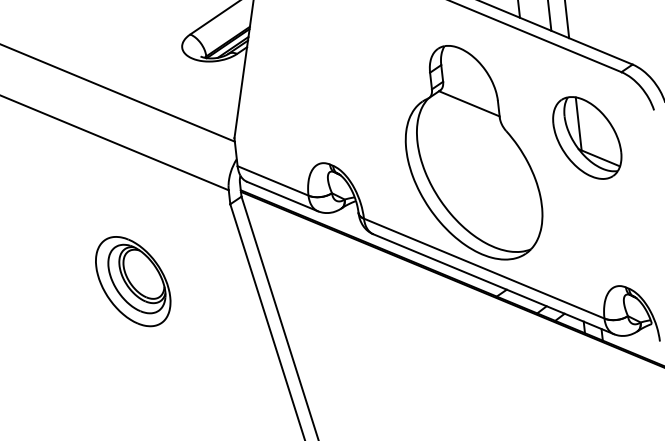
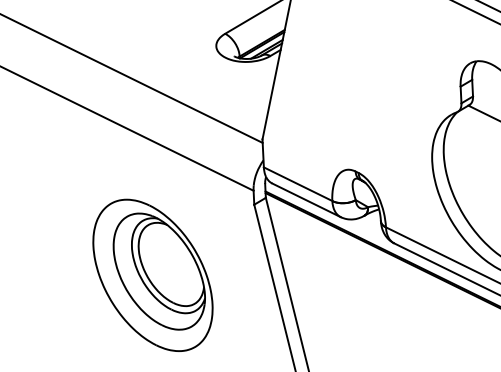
part: (133, 281) -> (153, 275), size x1.67

